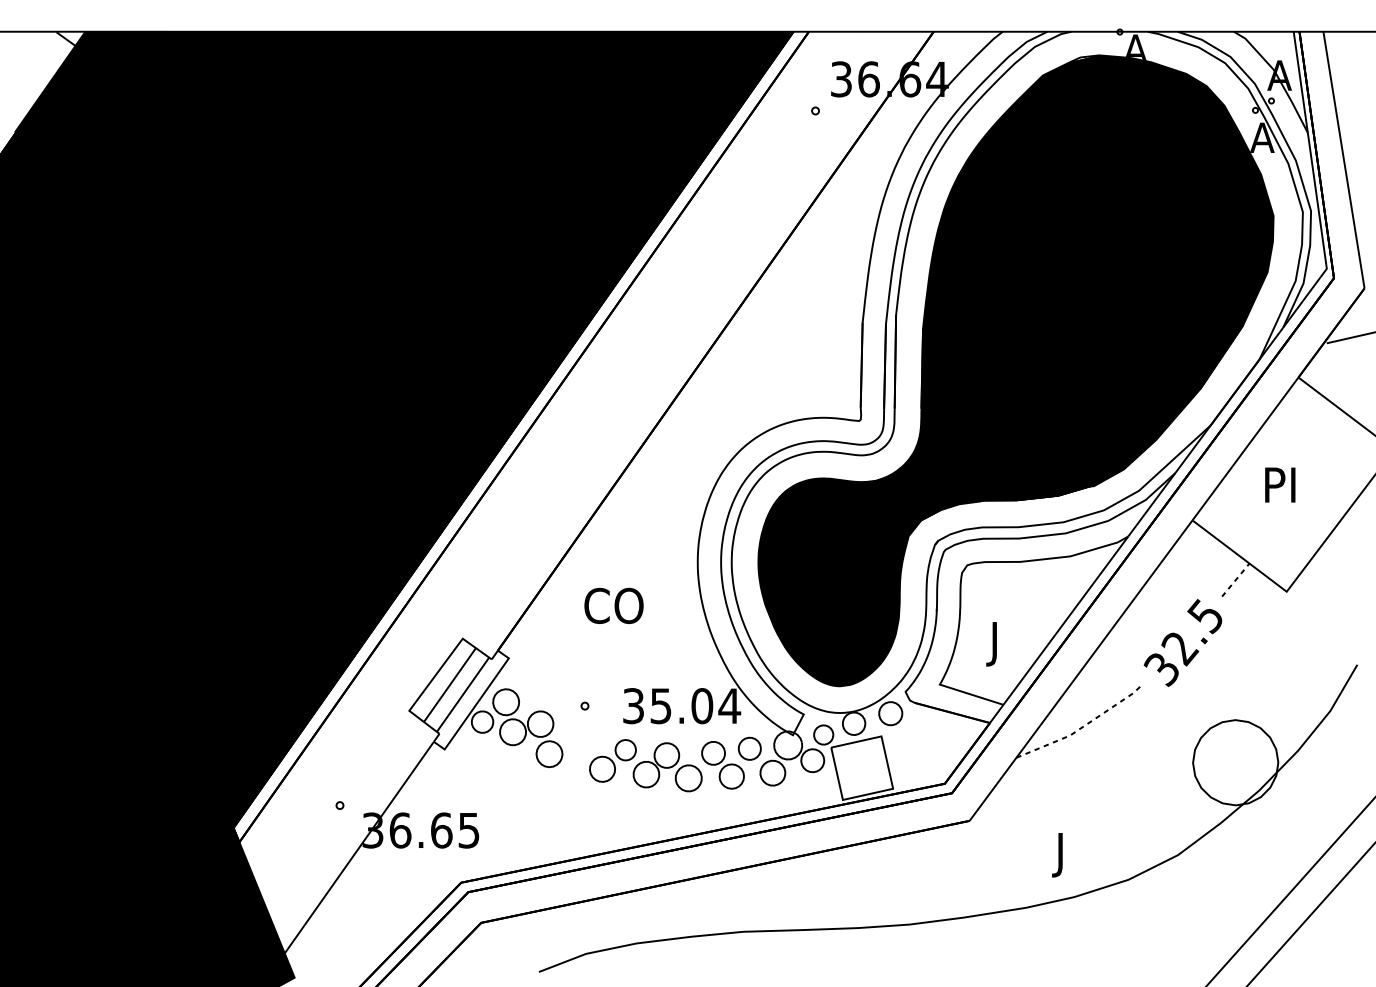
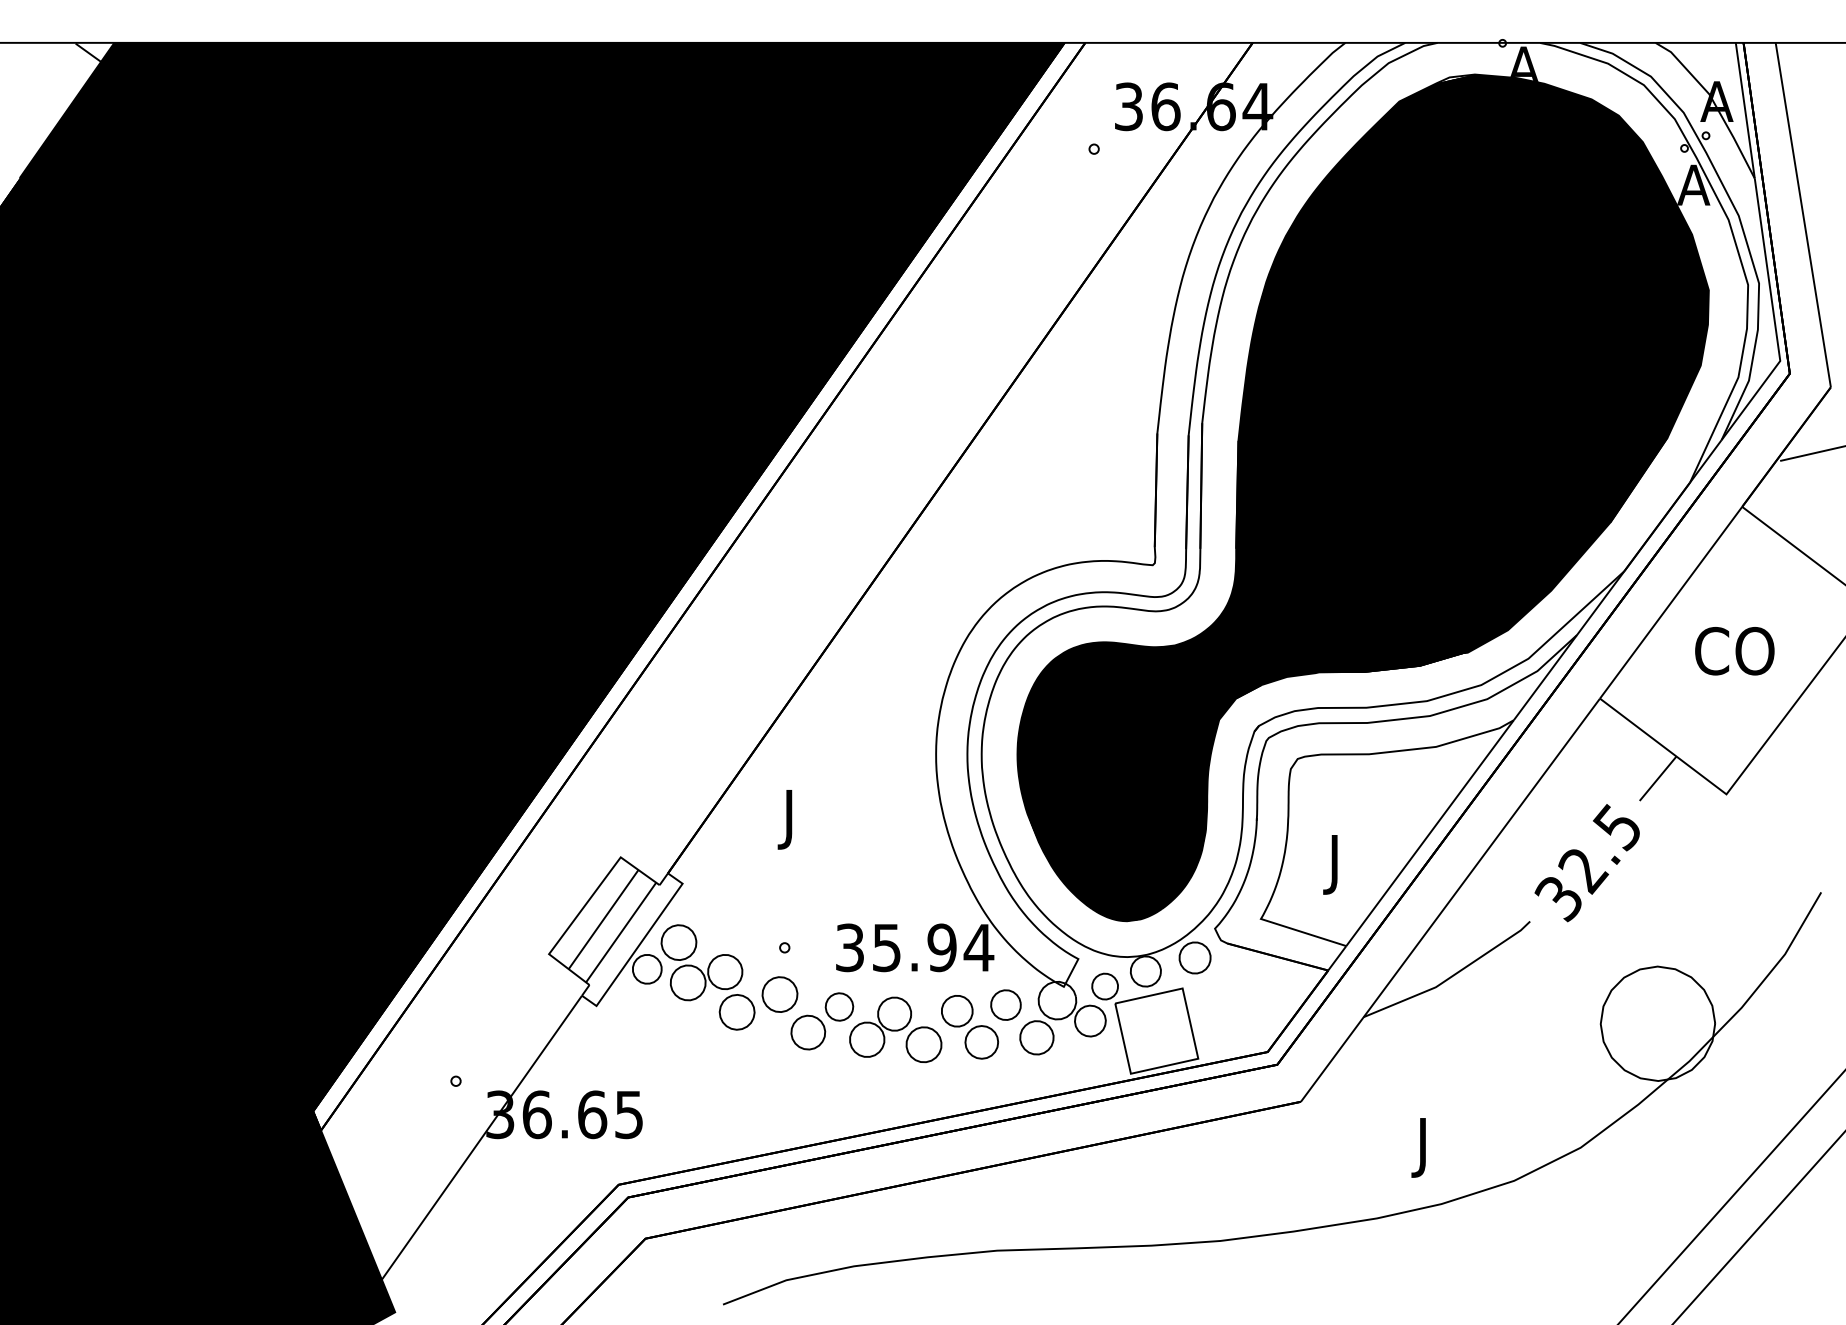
text: (1292, 484) -> (1734, 650), PI -> CO
line: (1236, 579) -> (1658, 778), dashed -> solid
text: (611, 610) -> (820, 819), CO -> J
text: (701, 705) -> (941, 947), 35.04 -> 35.94
line: (1081, 727) -> (1451, 976), dashed -> solid
part: (581, 740) -> (779, 994), added

